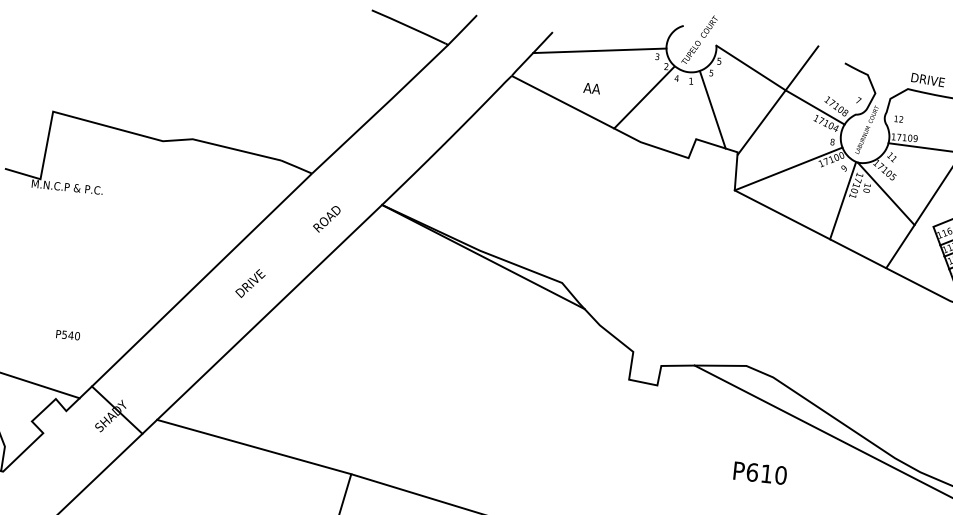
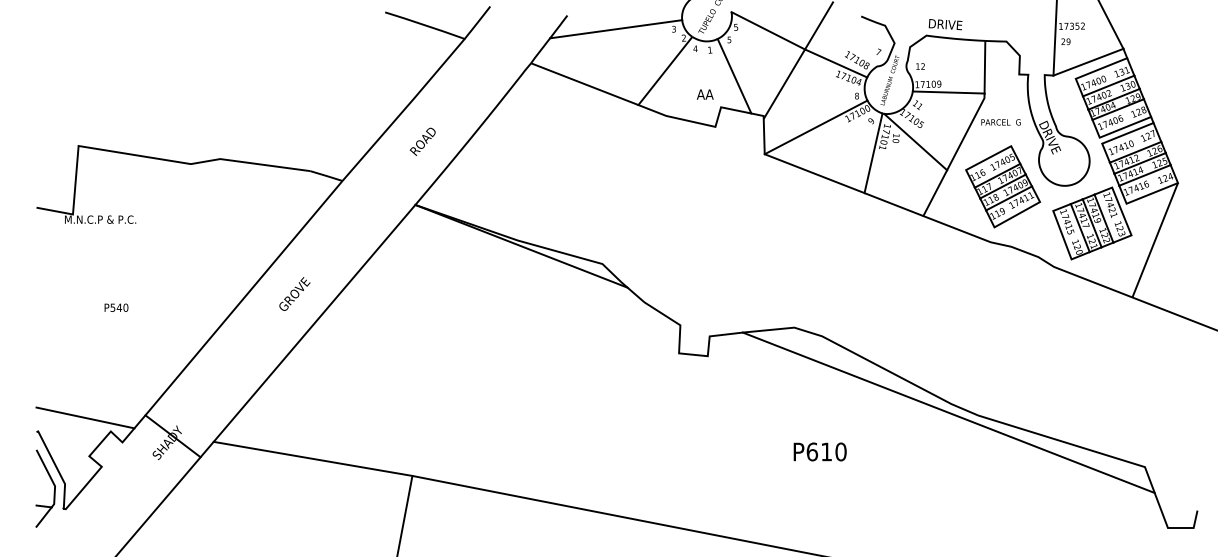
text: (591, 88) -> (704, 94), moved
text: (326, 218) -> (422, 141), moved
text: (252, 281) -> (294, 294), DRIVE -> GROVE
text: (68, 334) -> (116, 307), moved
text: (759, 472) -> (819, 451), moved

